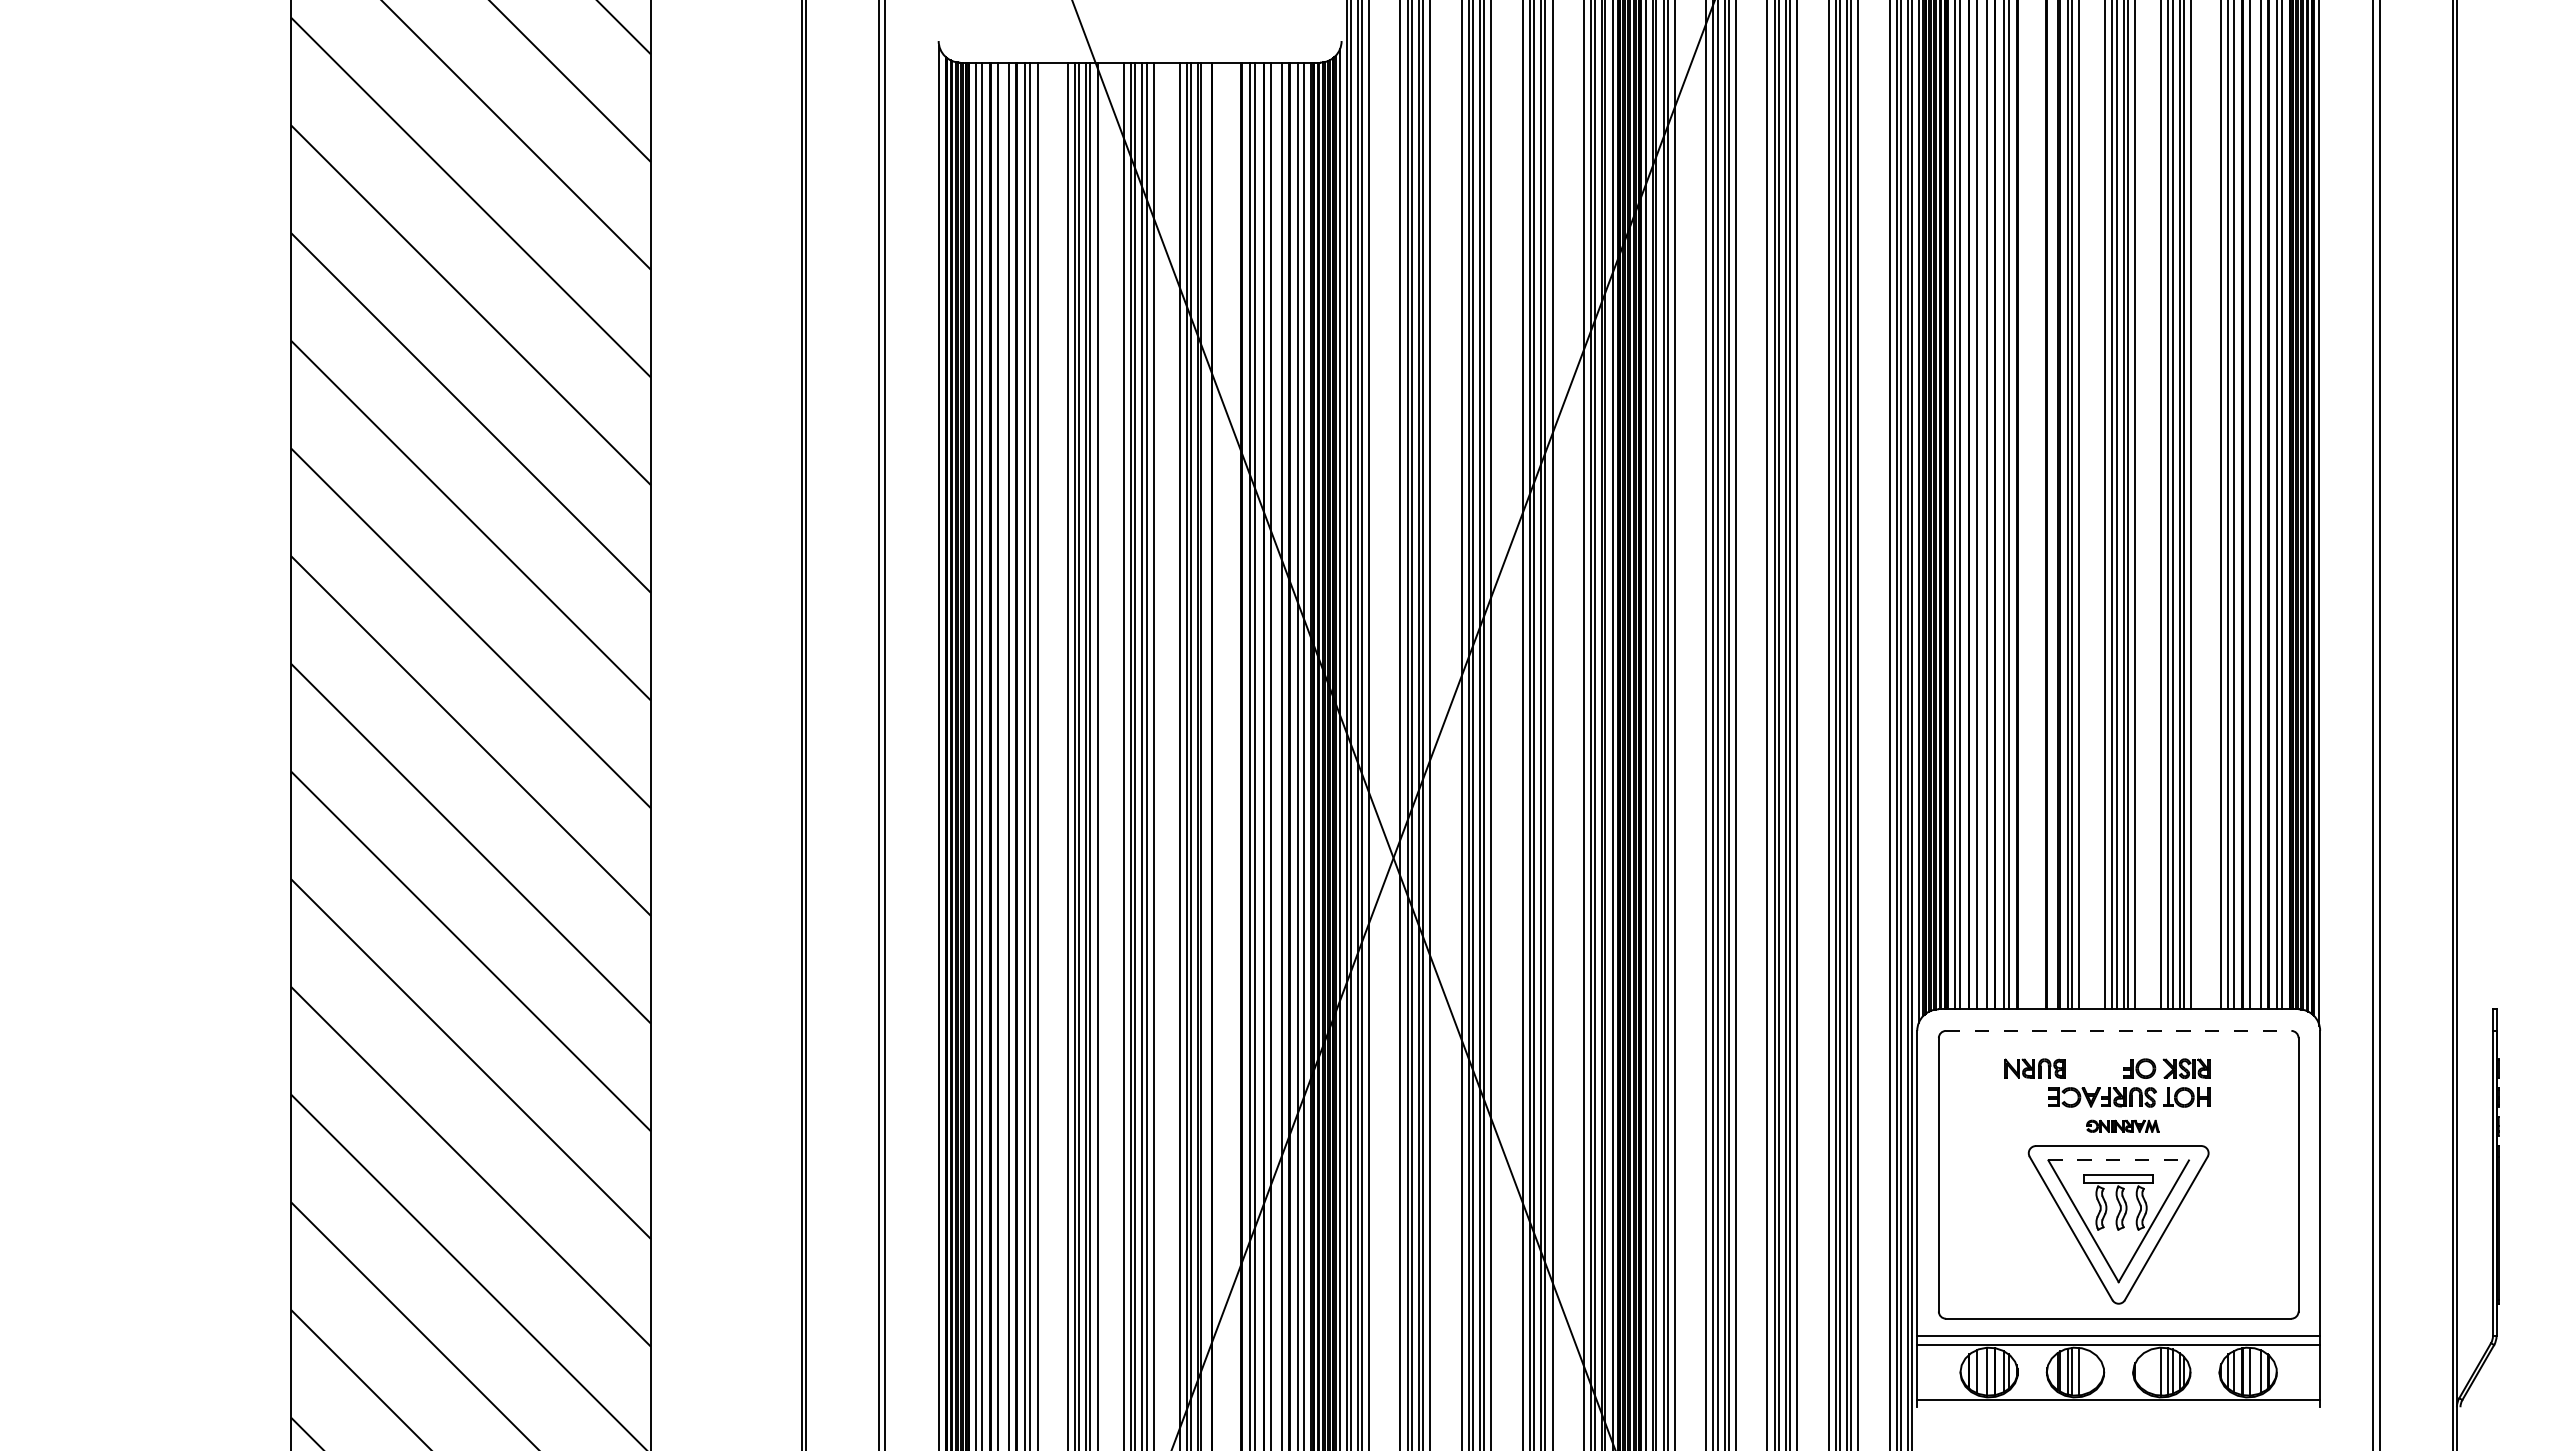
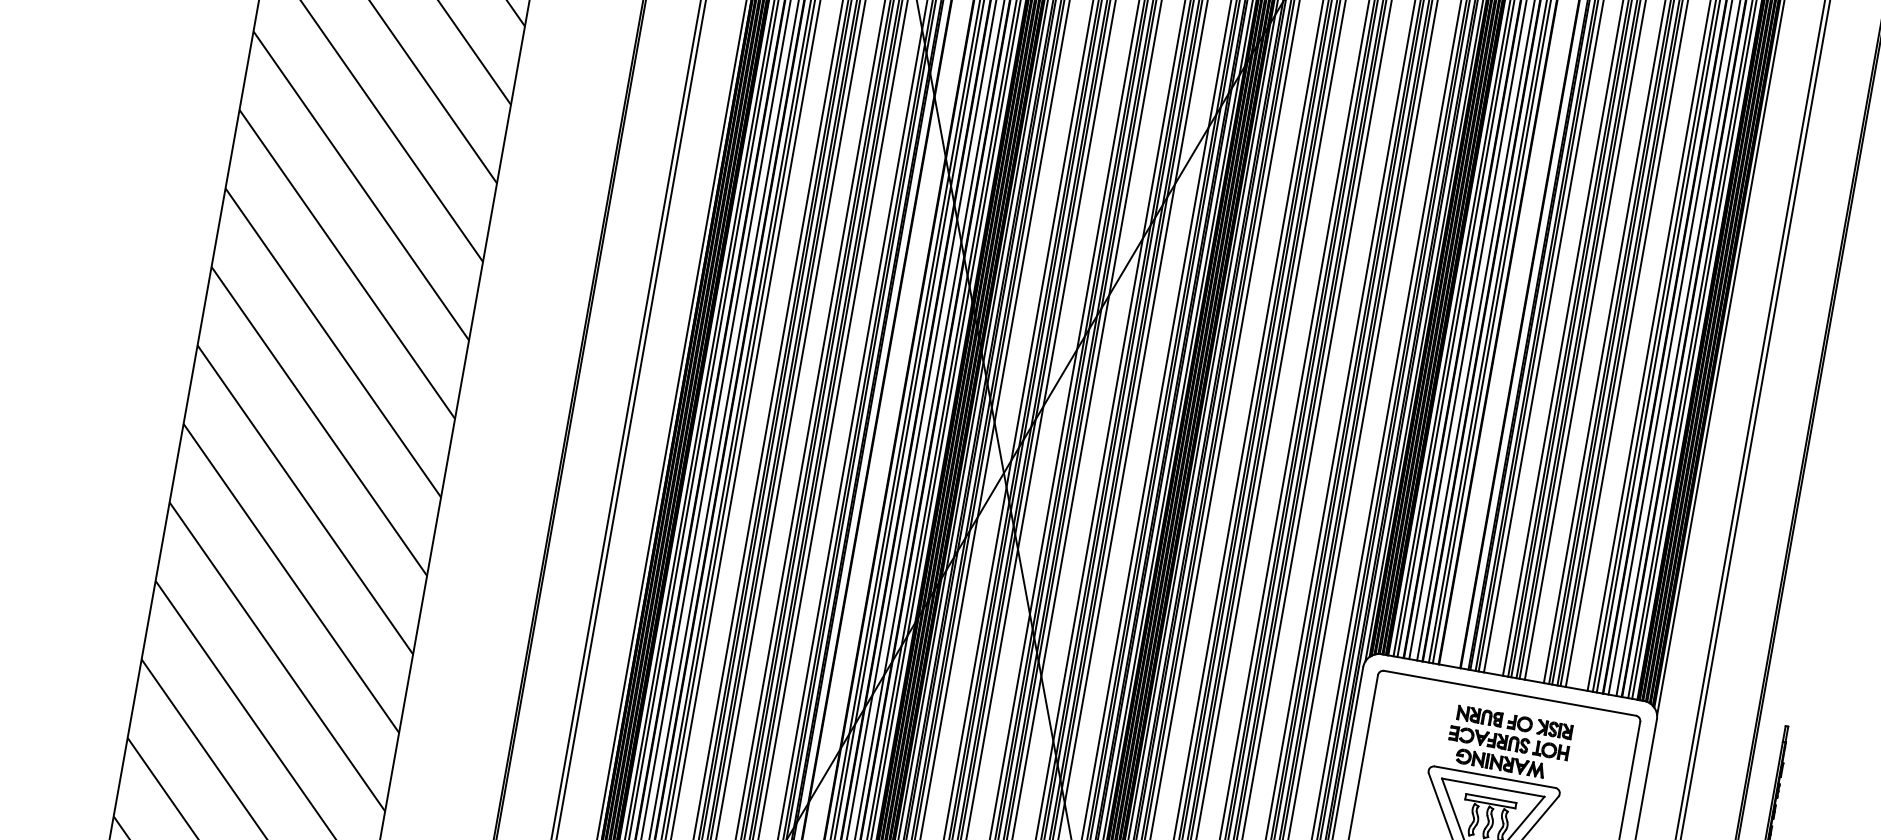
line: (2118, 1030) -> (1509, 692), dashed -> solid
part: (2034, 1068) -> (1479, 716), moved
part: (2122, 1126) -> (1500, 763), size x1.67
line: (2119, 1160) -> (1493, 787), dashed -> solid

